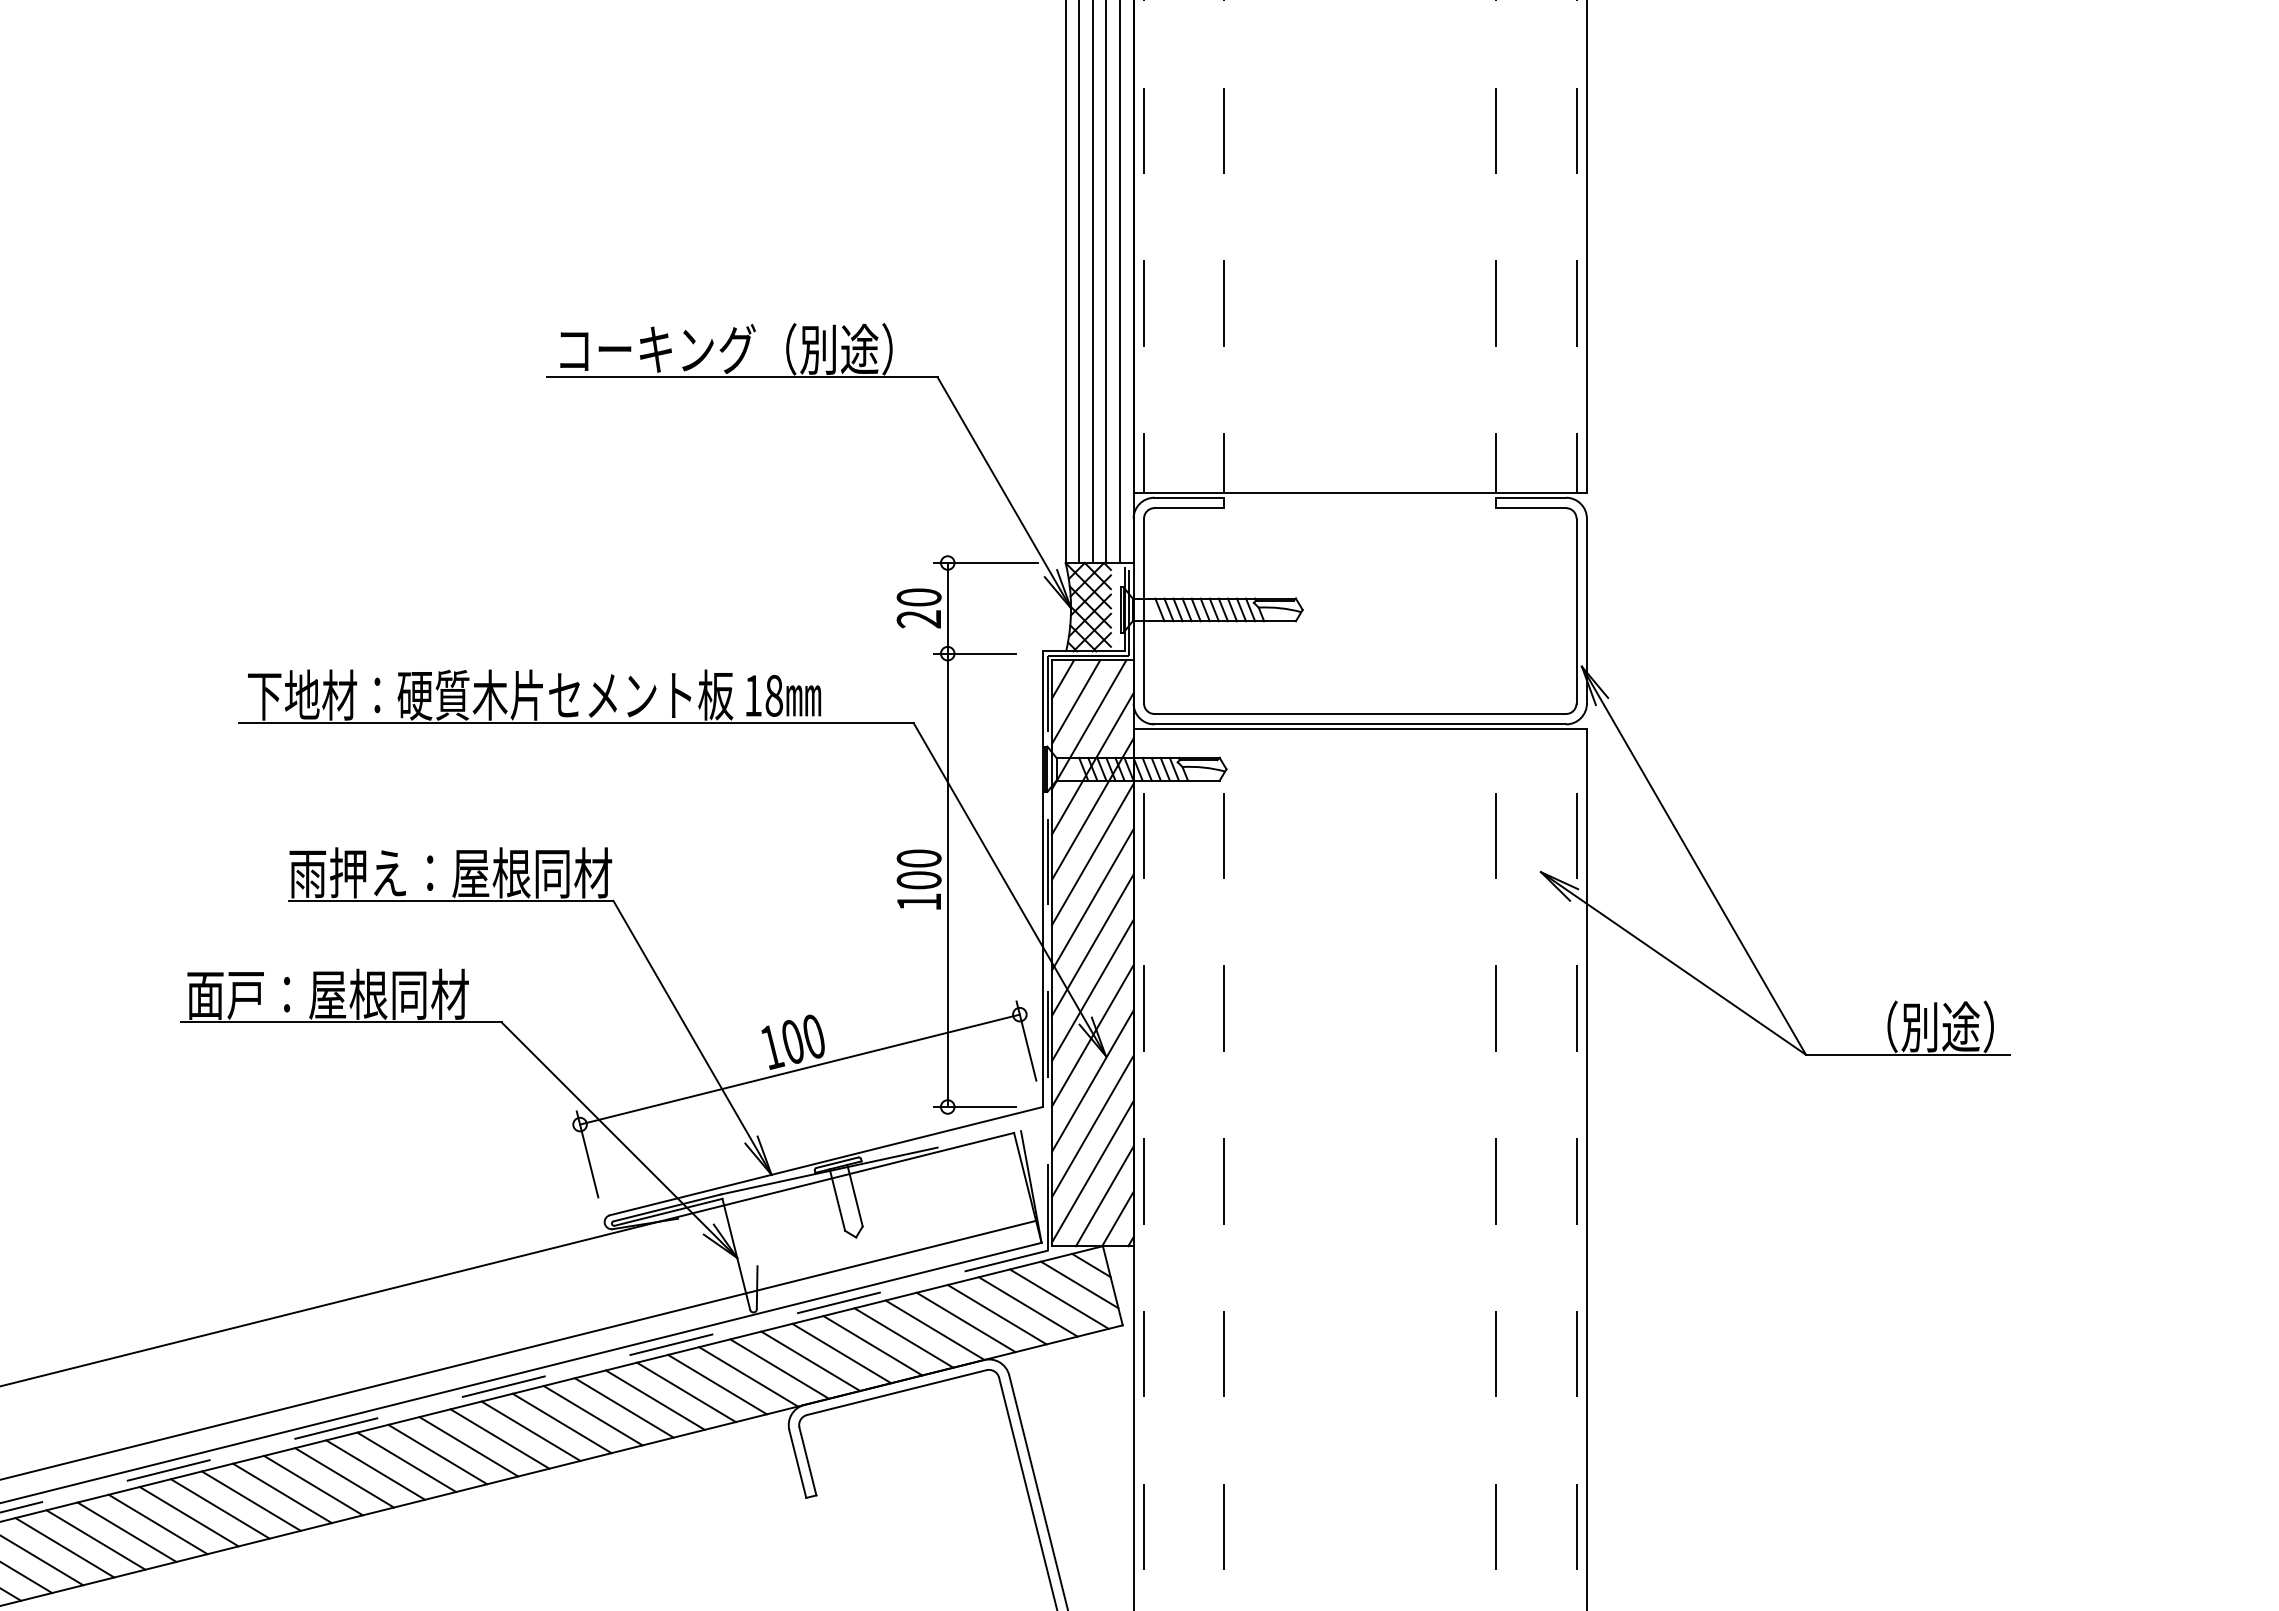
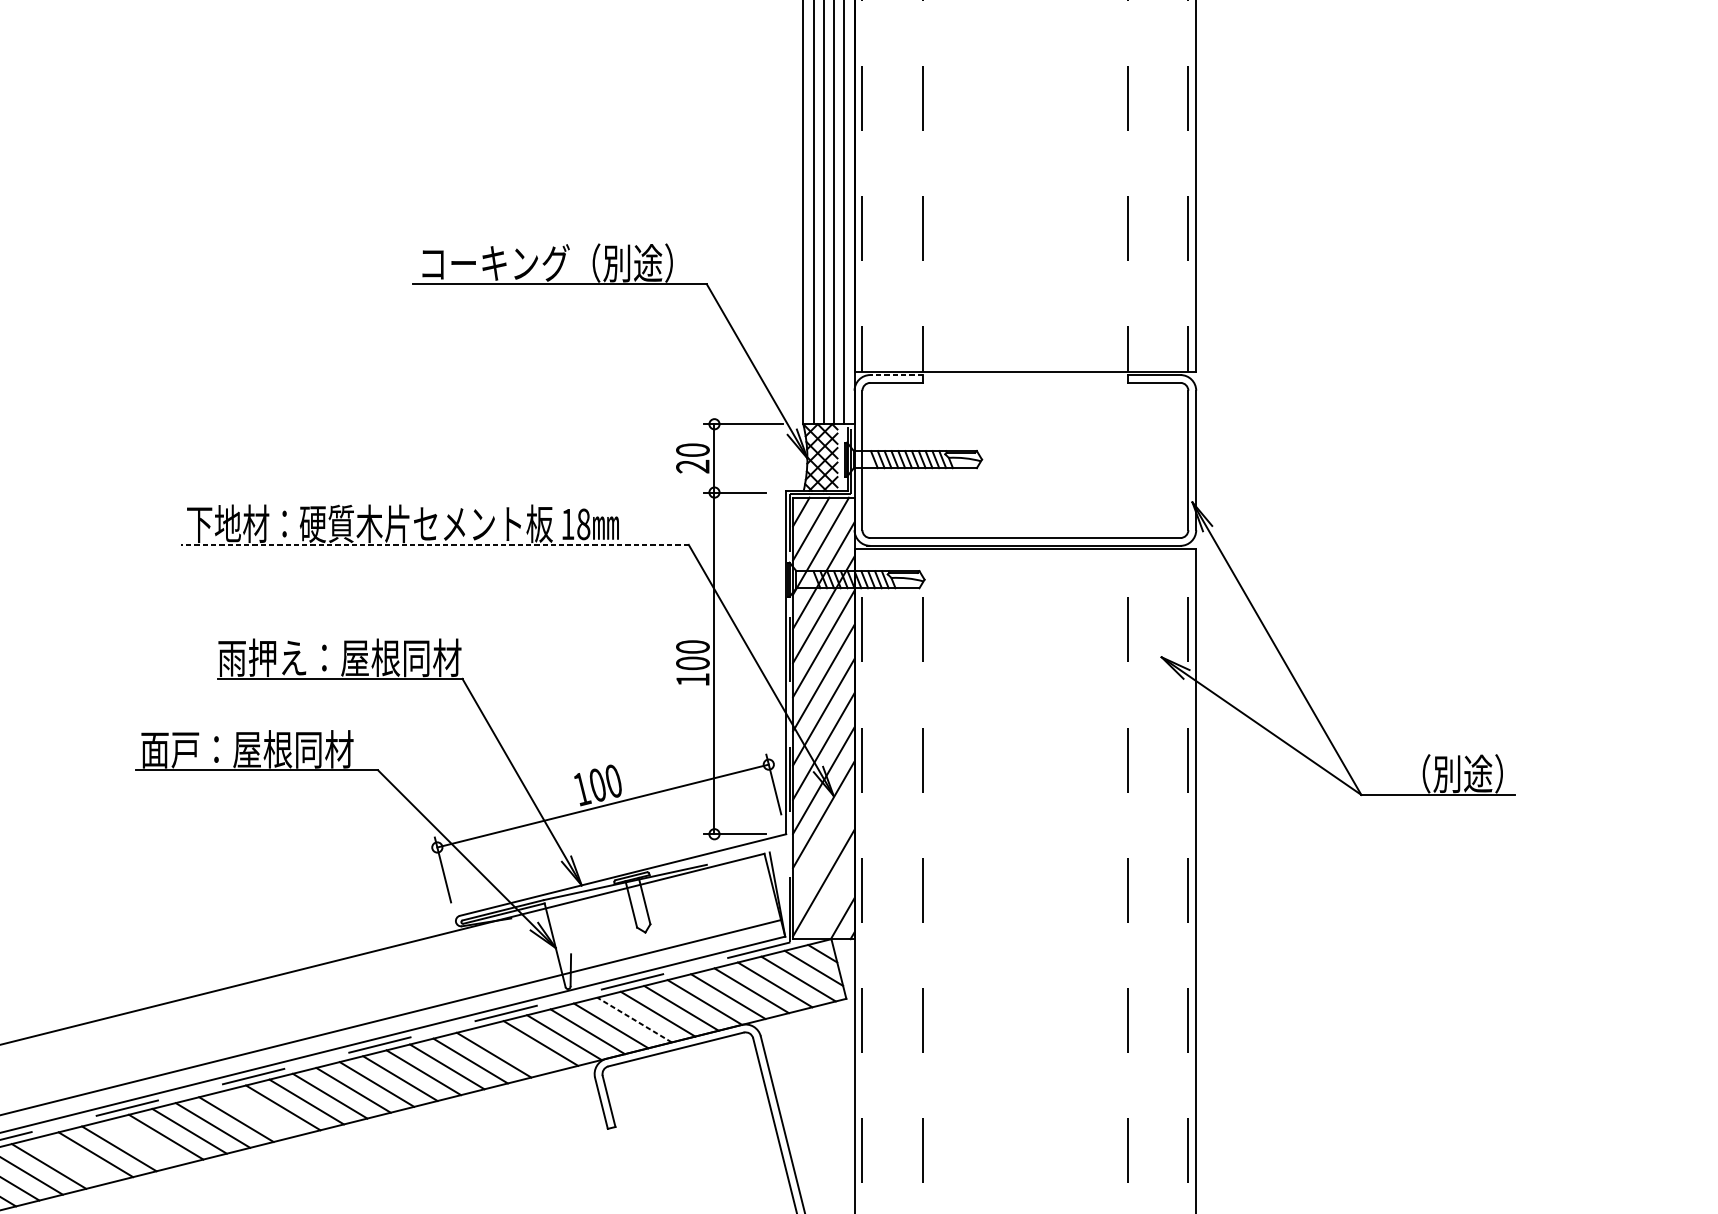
line: (1189, 497) -> (896, 374), solid -> dashed
line: (576, 723) -> (434, 545), solid -> dashed
line: (1092, 1126) -> (823, 848), removed
line: (1104, 1196) -> (832, 901), removed
line: (841, 1353) -> (634, 1020), solid -> dashed
line: (686, 1392) -> (517, 1049), removed
line: (344, 1477) -> (259, 1113), removed
line: (188, 1516) -> (142, 1142), removed
line: (95, 1539) -> (72, 1160), removed

